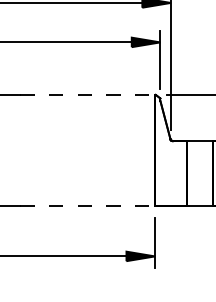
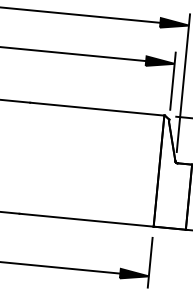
line: (88, 94) -> (98, 108), dashed -> solid
line: (88, 206) -> (87, 220), dashed -> solid

